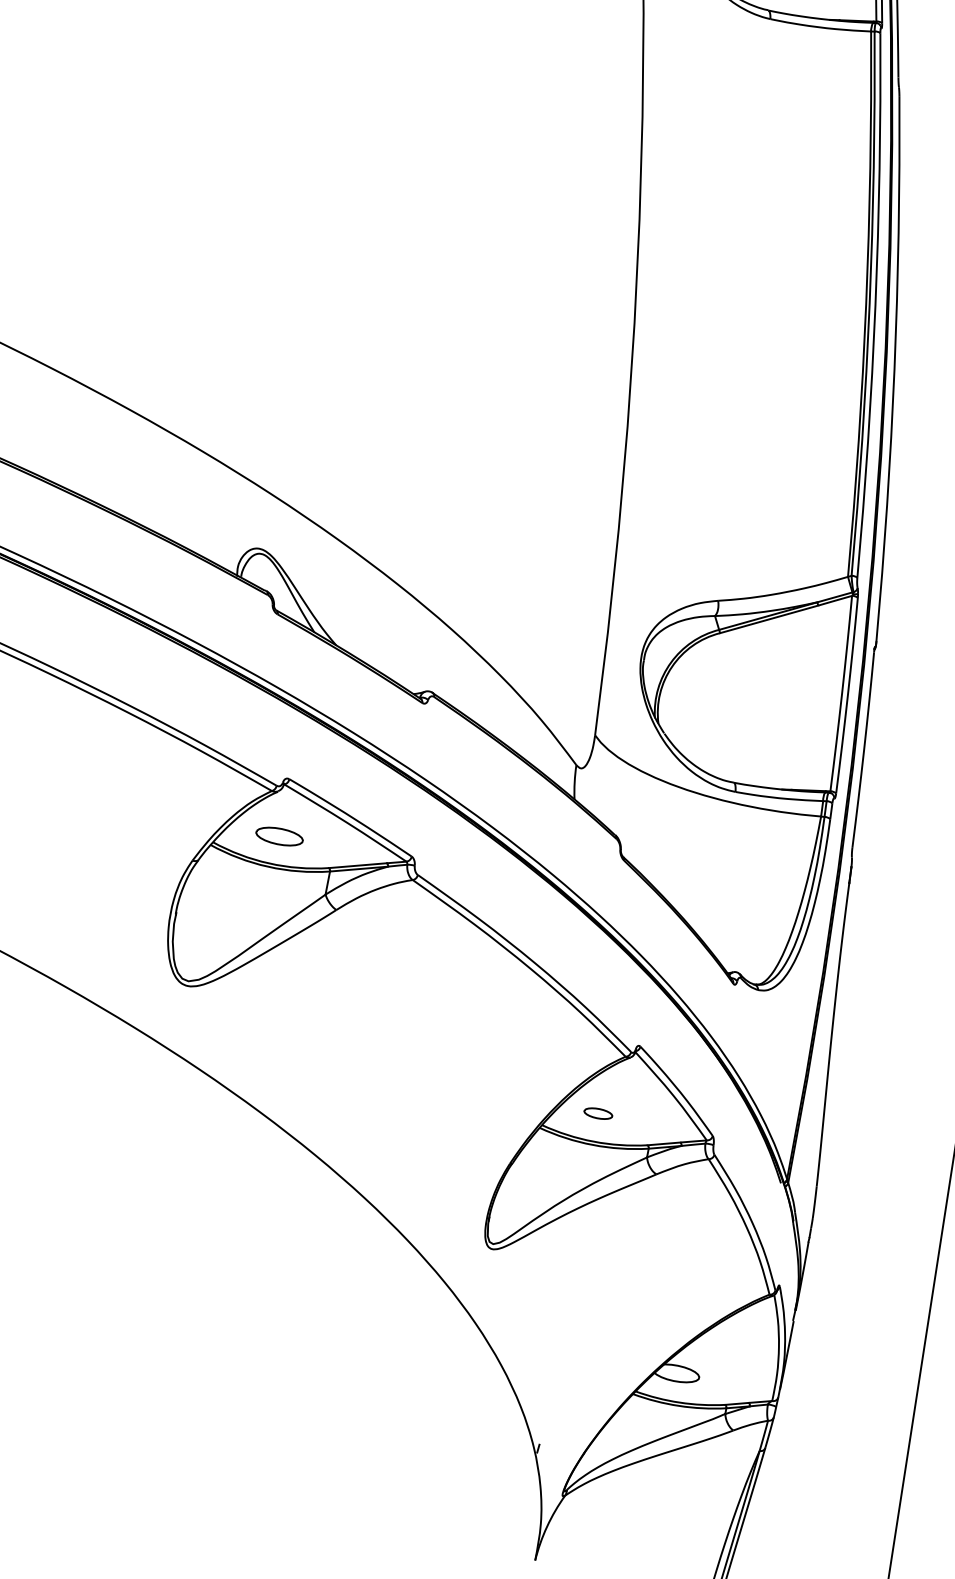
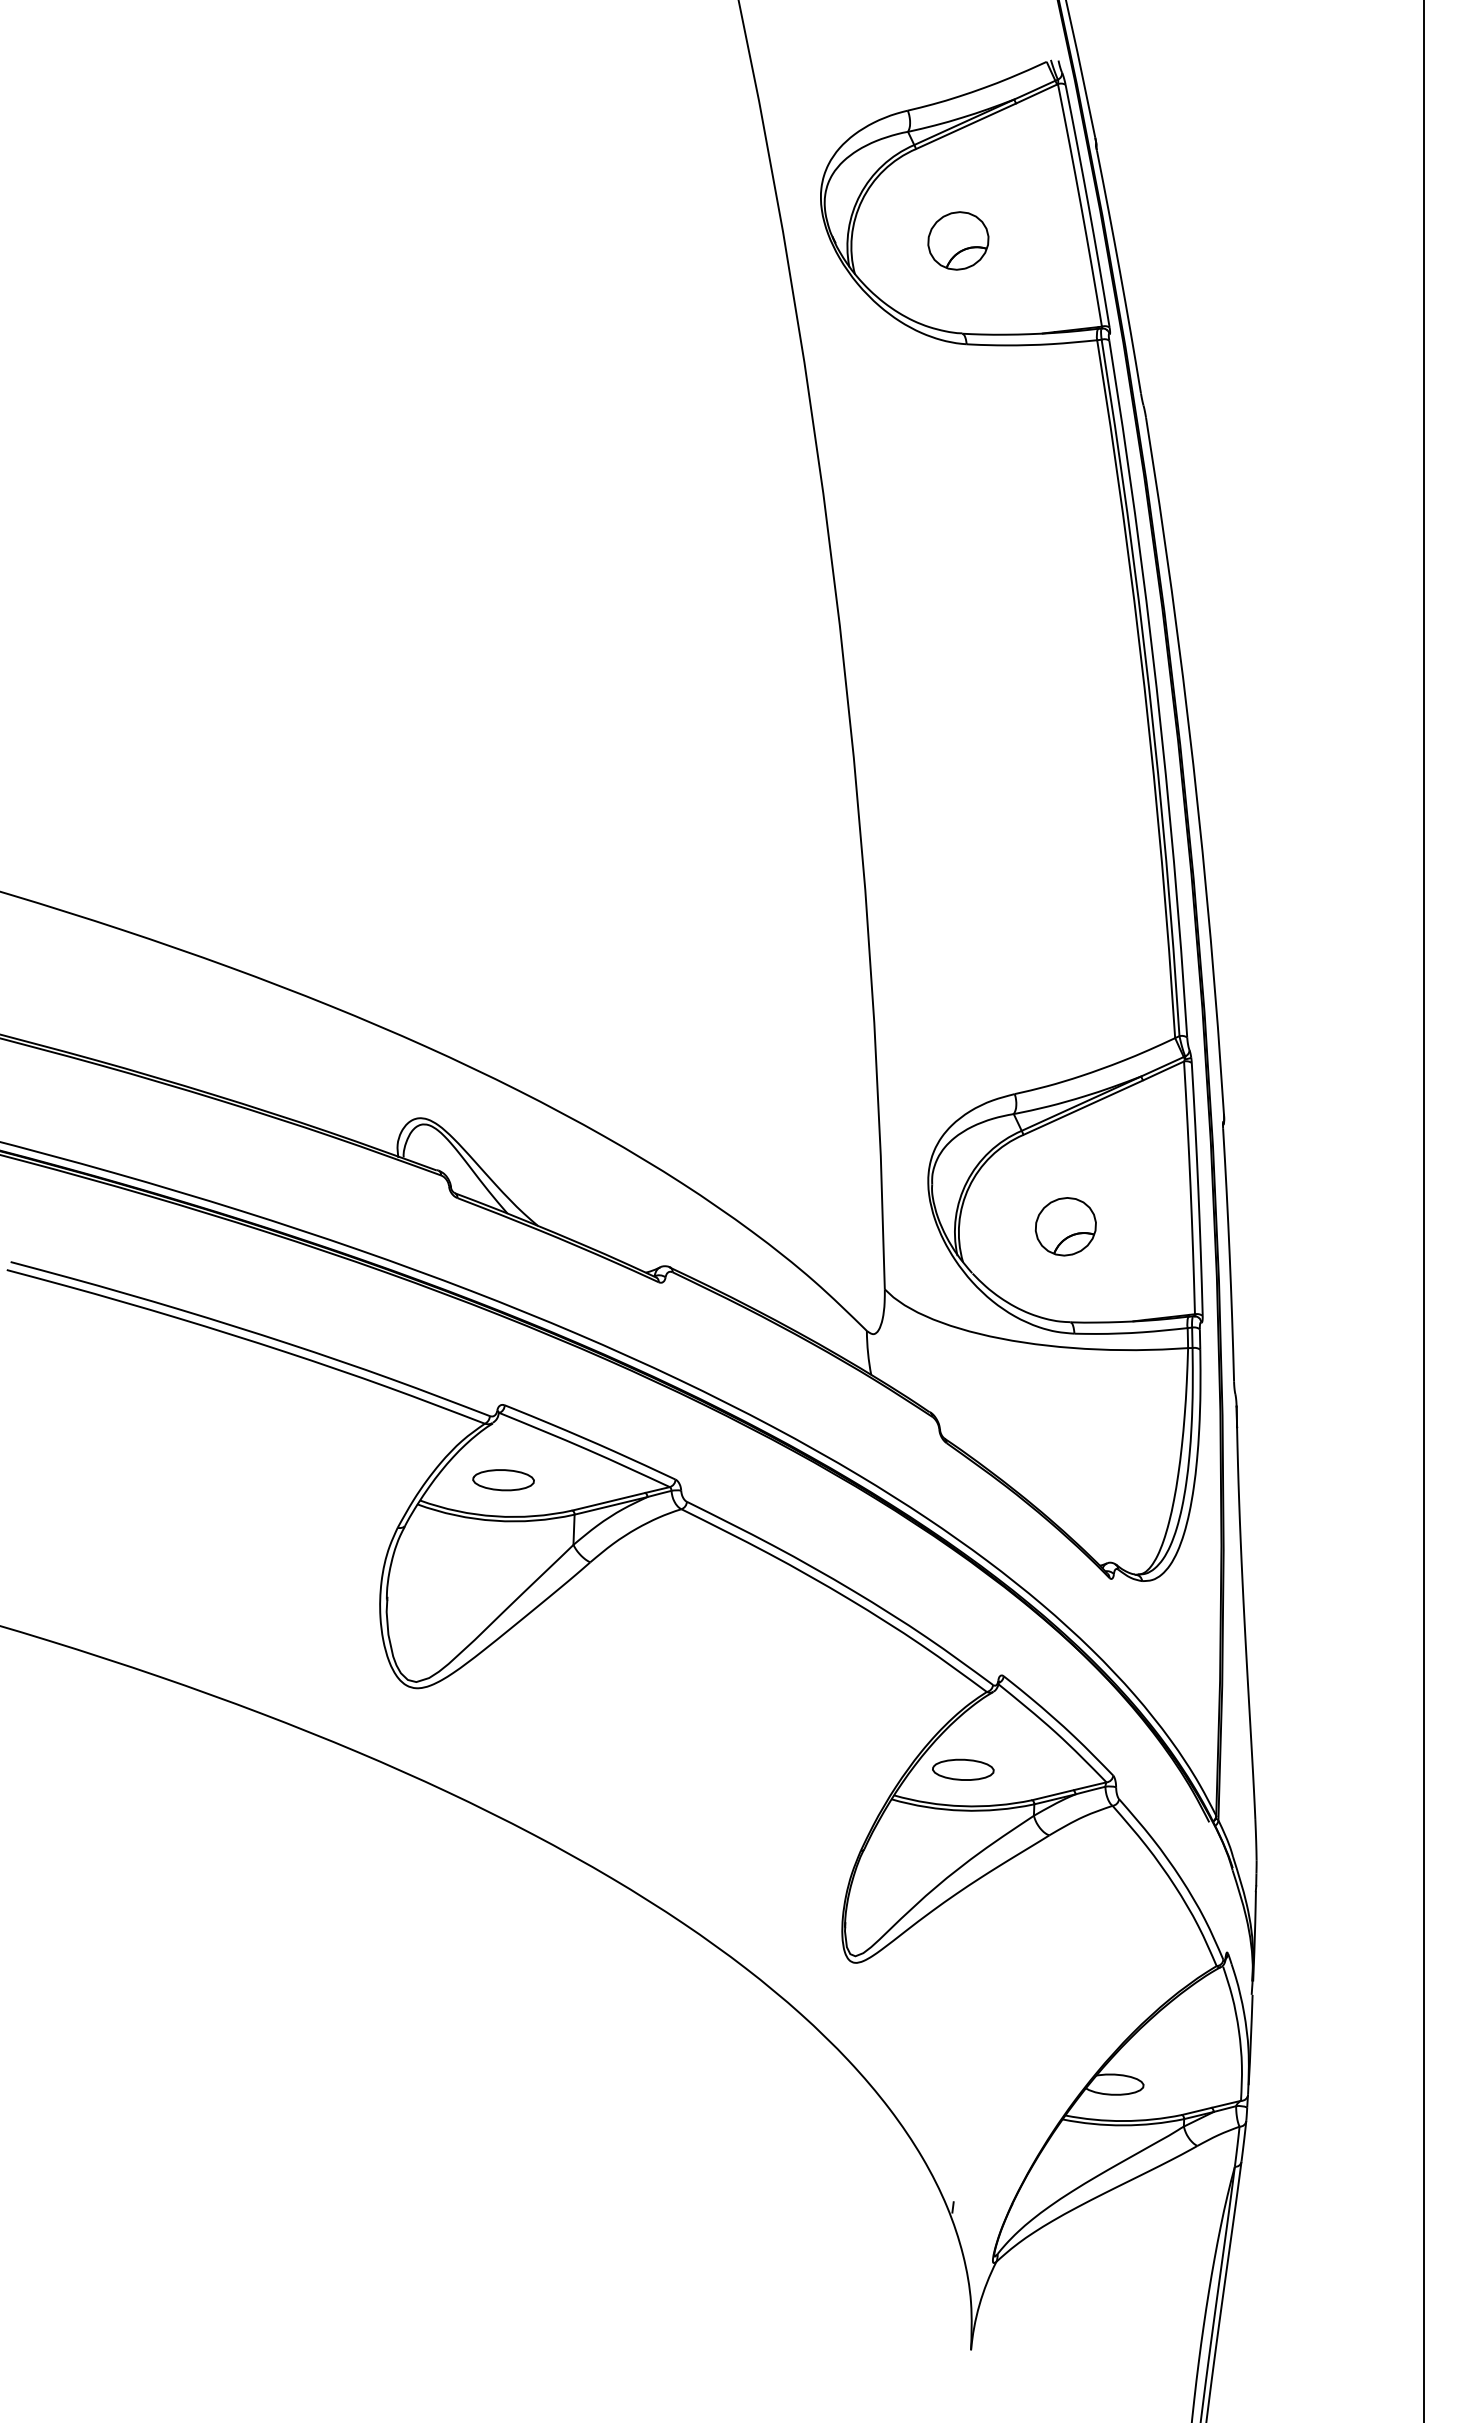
part: (741, 708) -> (1065, 1226), added
part: (598, 1113) -> (963, 1769), size x1.67

